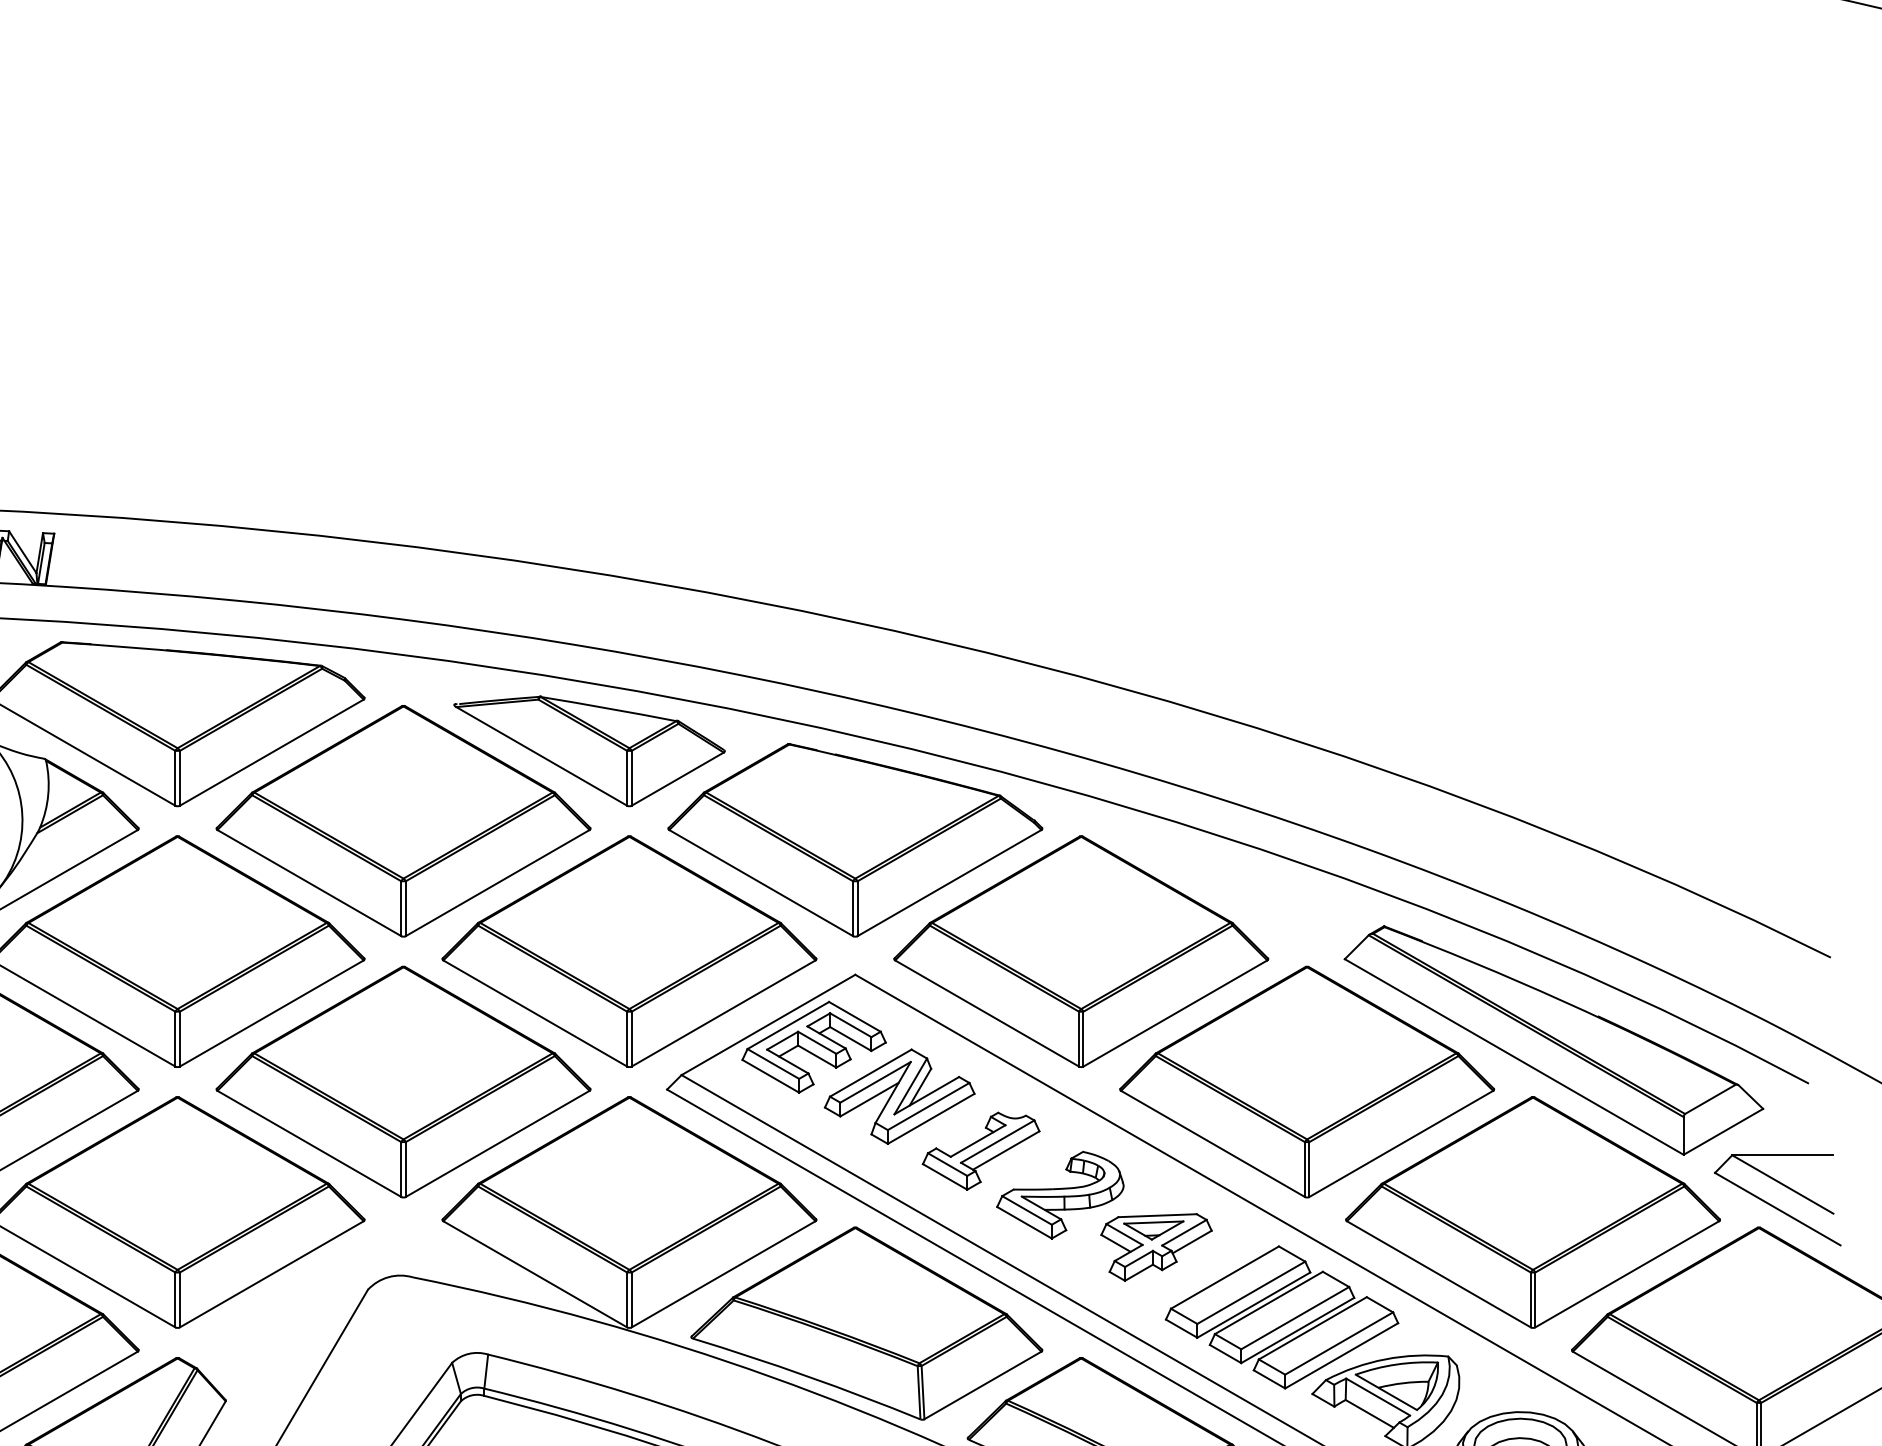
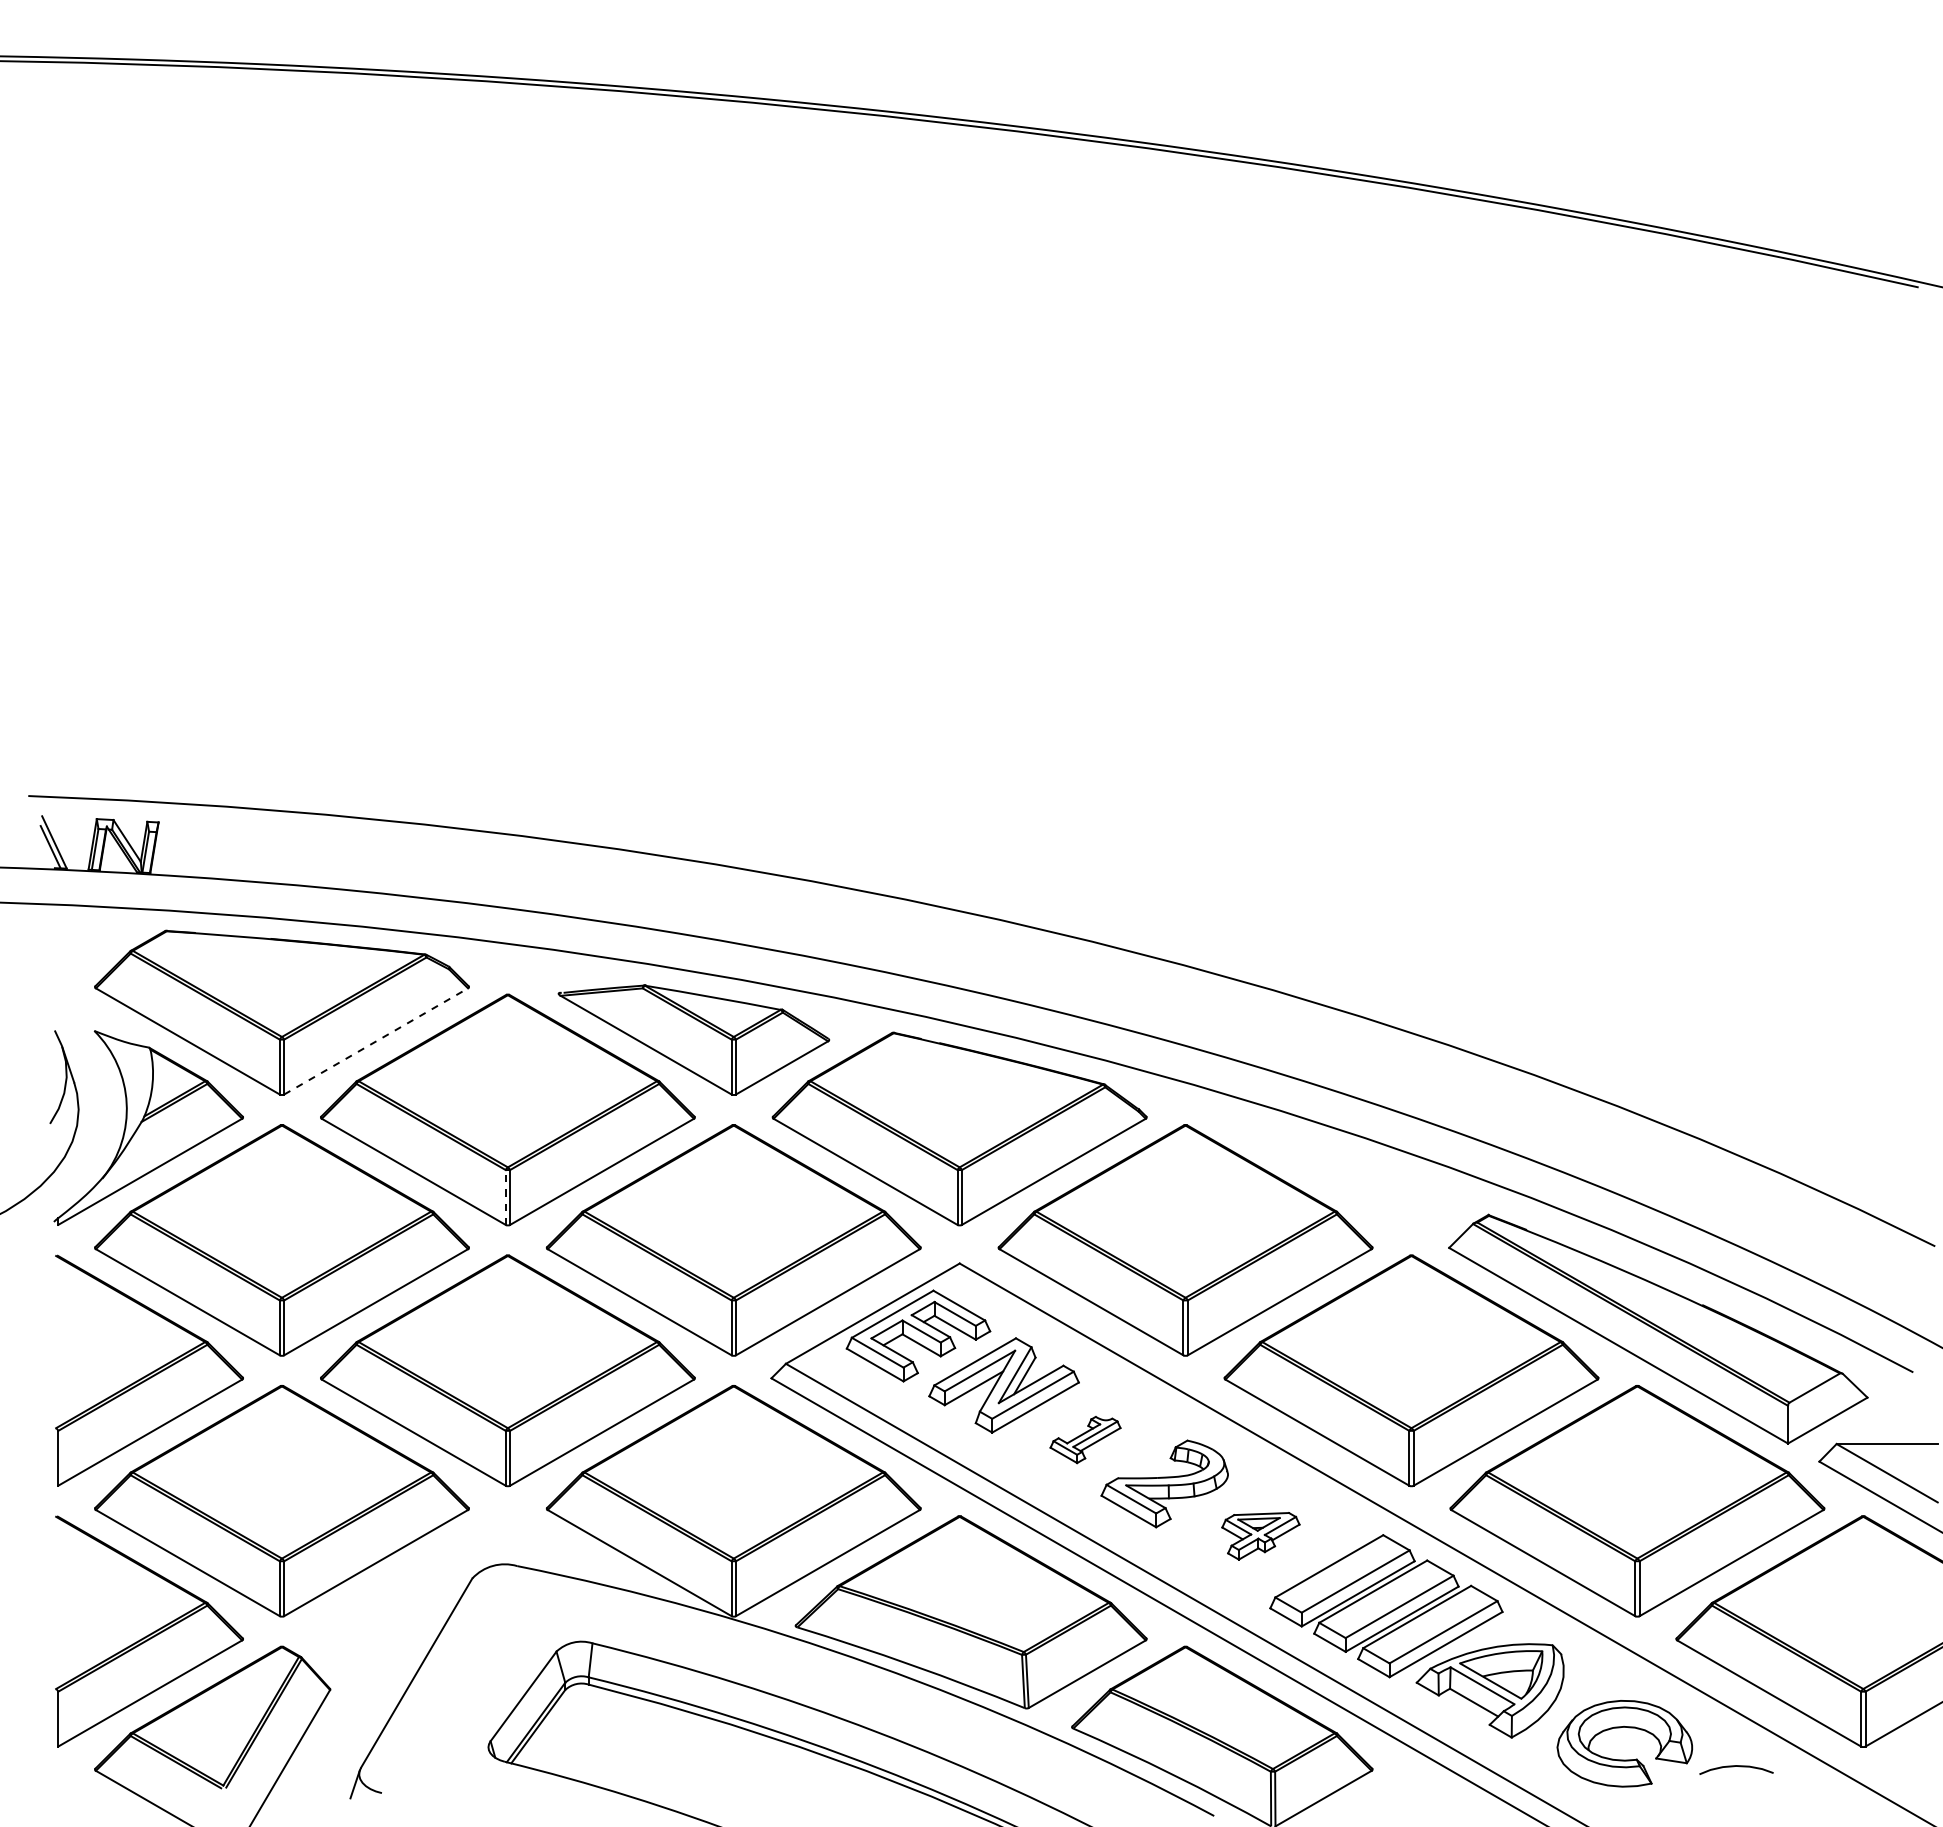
line: (272, 752) -> (376, 1041), solid -> dashed
line: (401, 908) -> (505, 1197), solid -> dashed
part: (981, 1150) -> (1085, 1439), size x0.6
part: (1156, 1247) -> (1260, 1536), size x0.7

